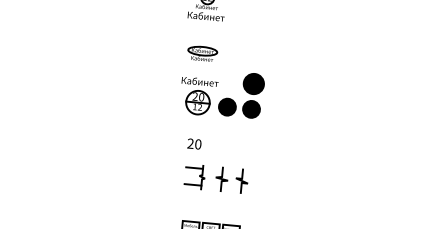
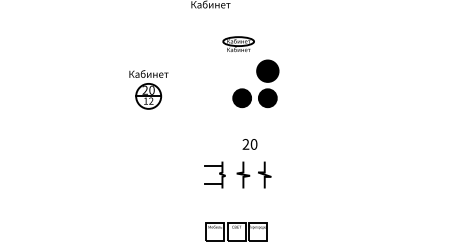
part: (202, 52) -> (238, 43), moved
part: (198, 96) -> (148, 89), moved
text: (193, 144) -> (249, 144), moved

